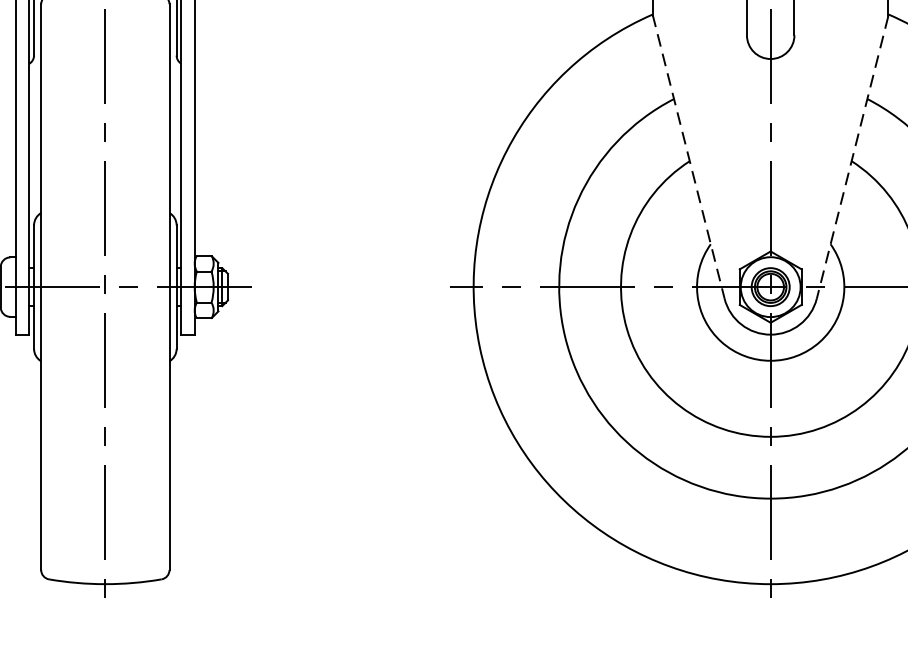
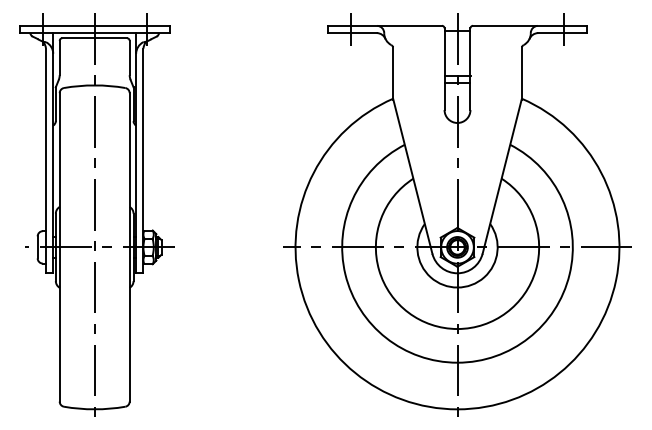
line: (688, 157) -> (412, 176), dashed -> solid
line: (853, 158) -> (502, 177), dashed -> solid

